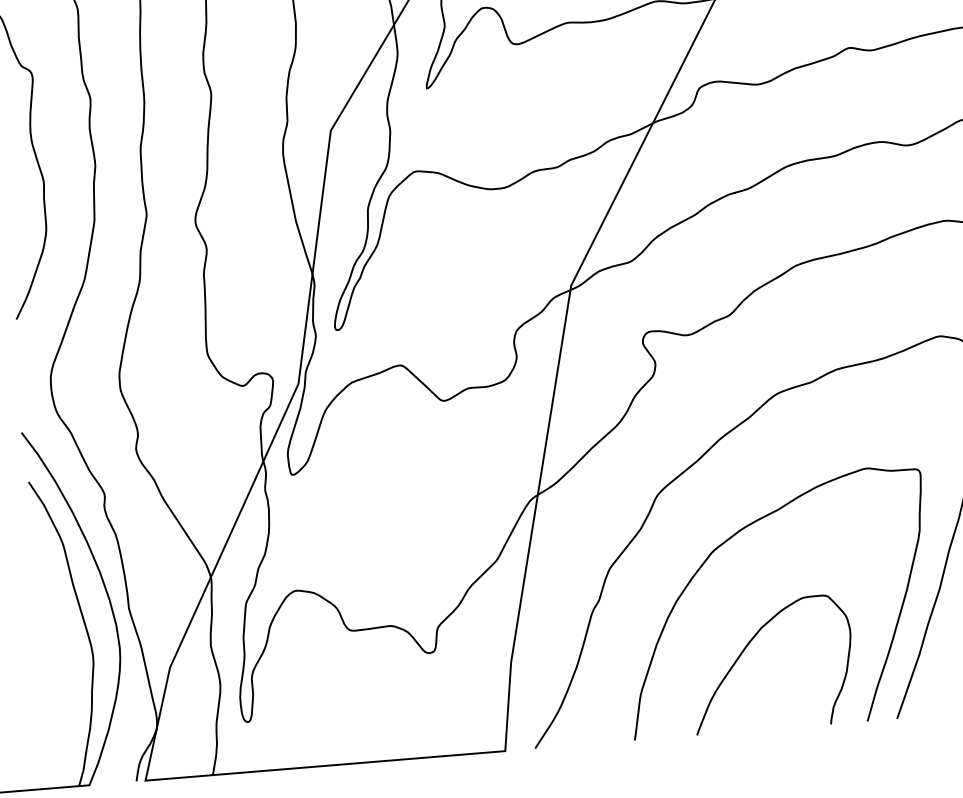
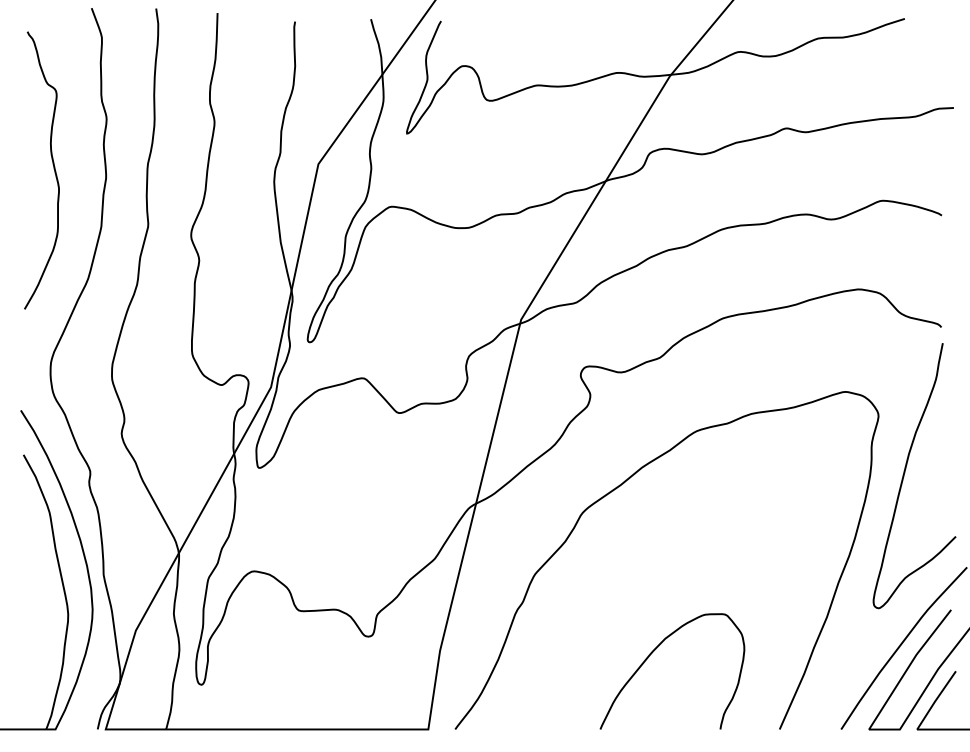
curve: (727, 541) -> (641, 559), removed

